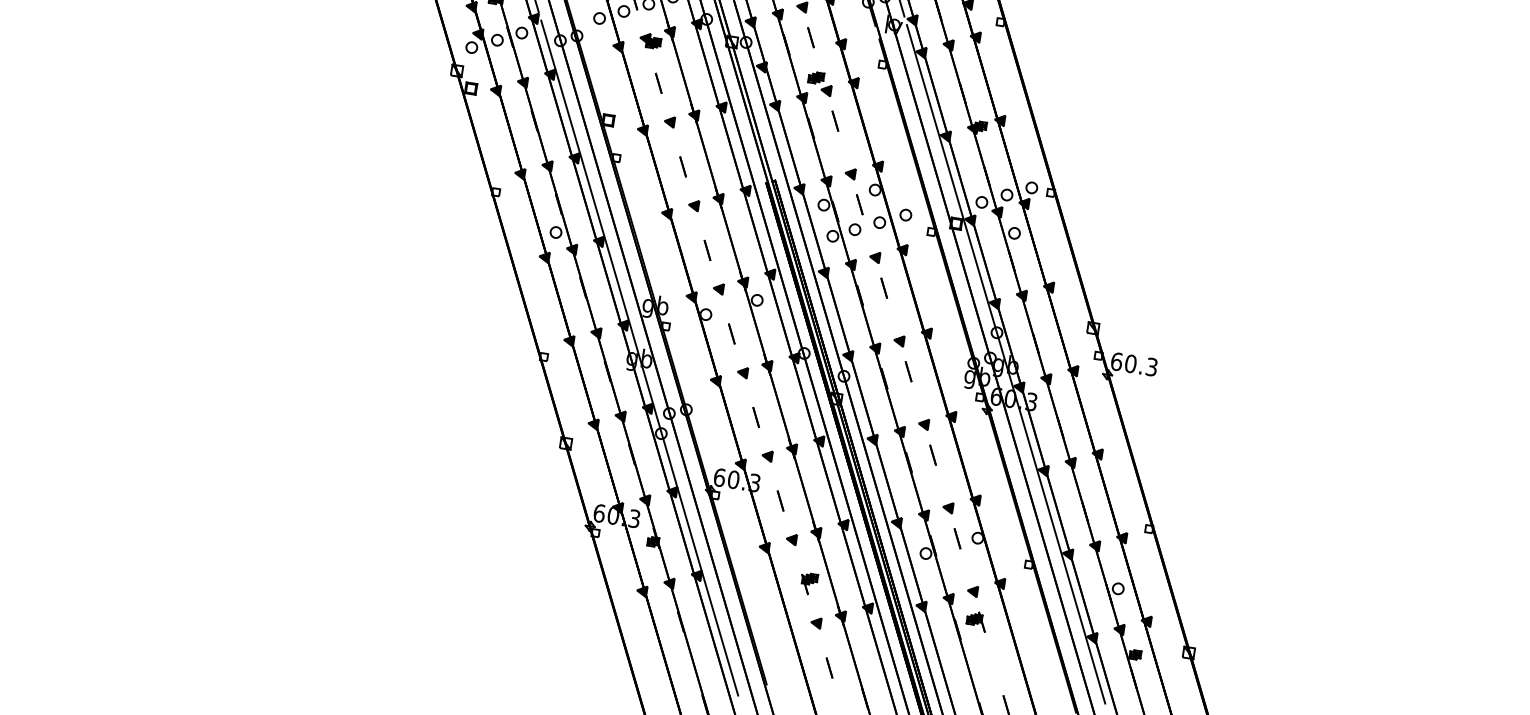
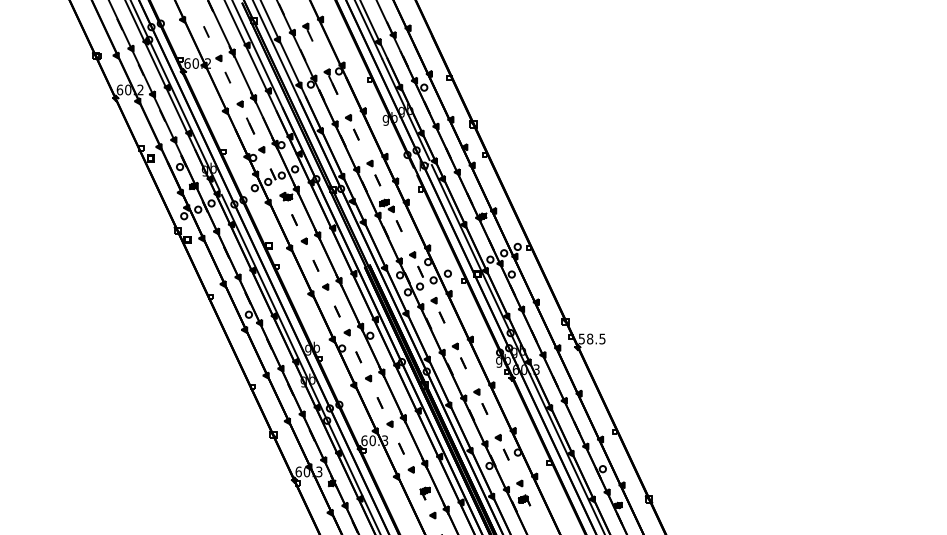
text: (1133, 363) -> (591, 338), 60.3 -> 58.5

